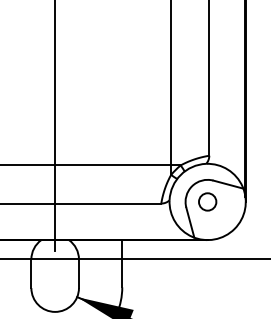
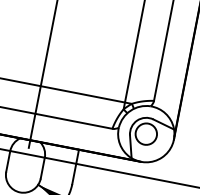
circle: (207, 201) -> (146, 133), size x1.67

